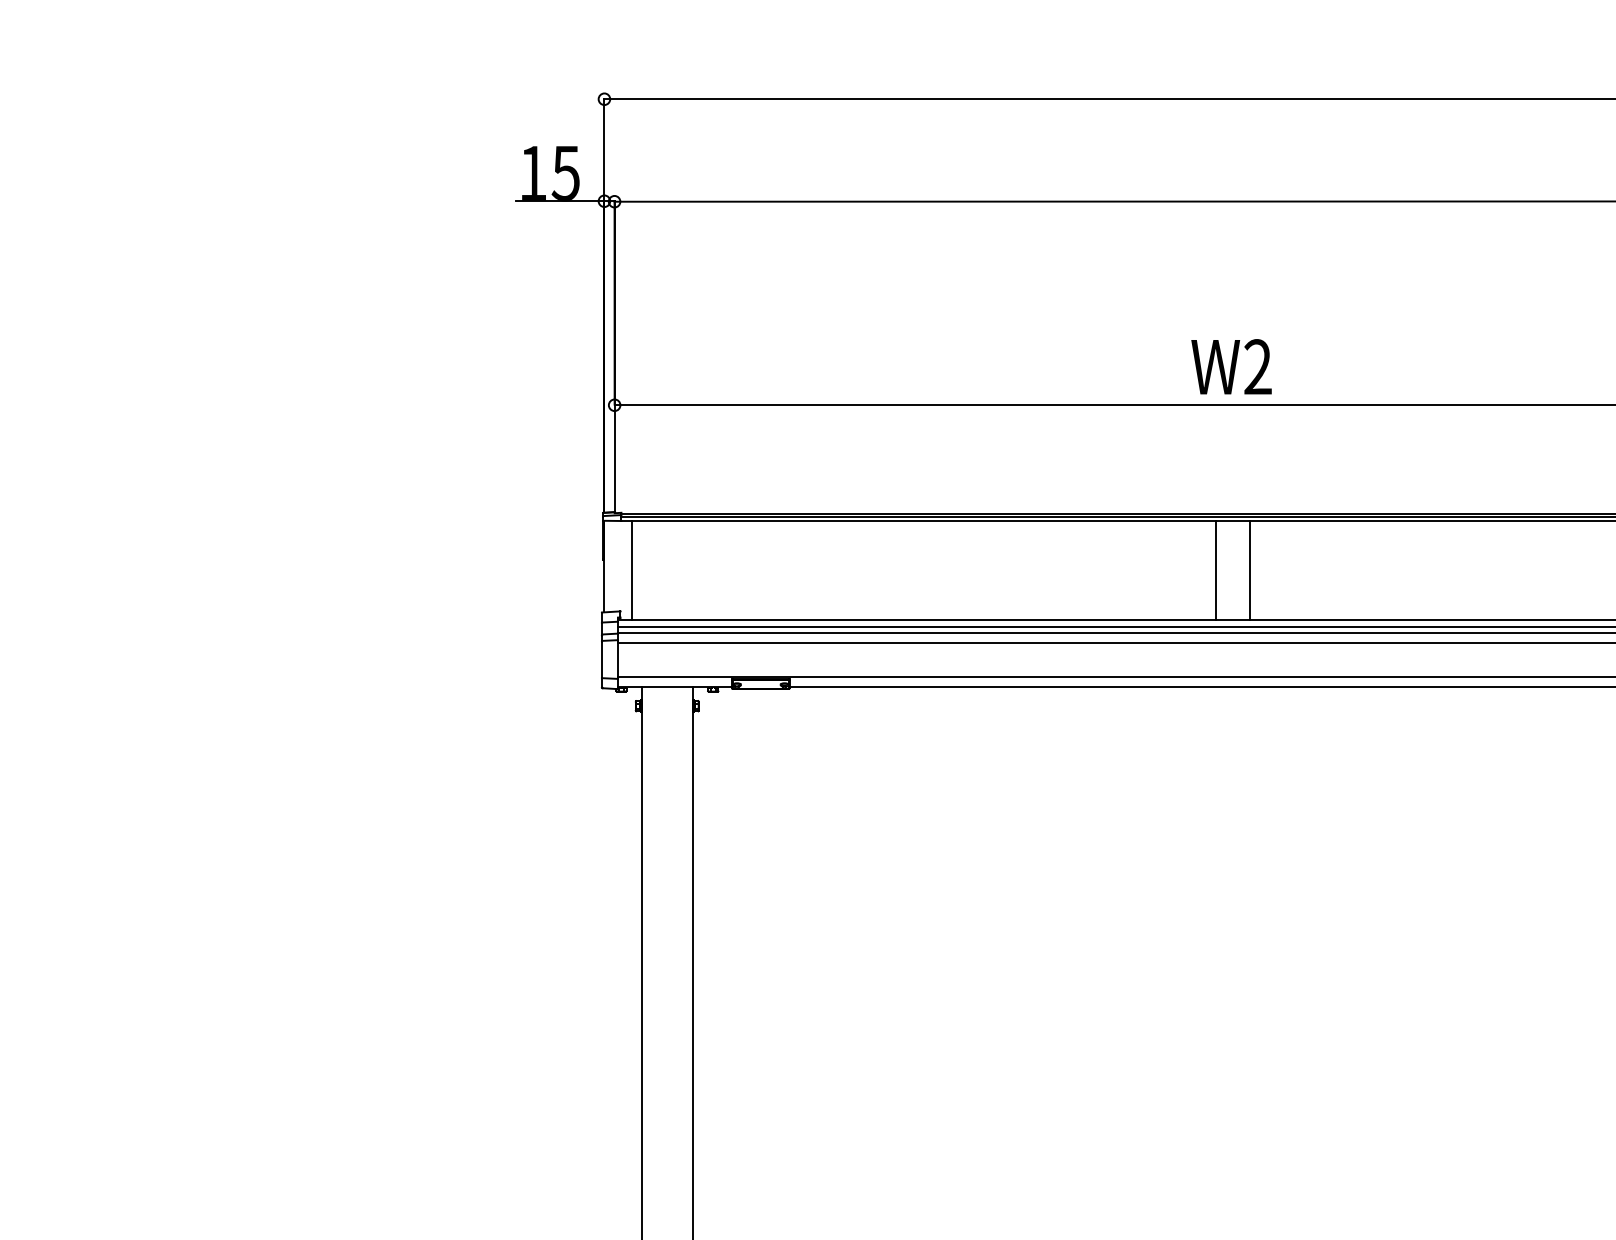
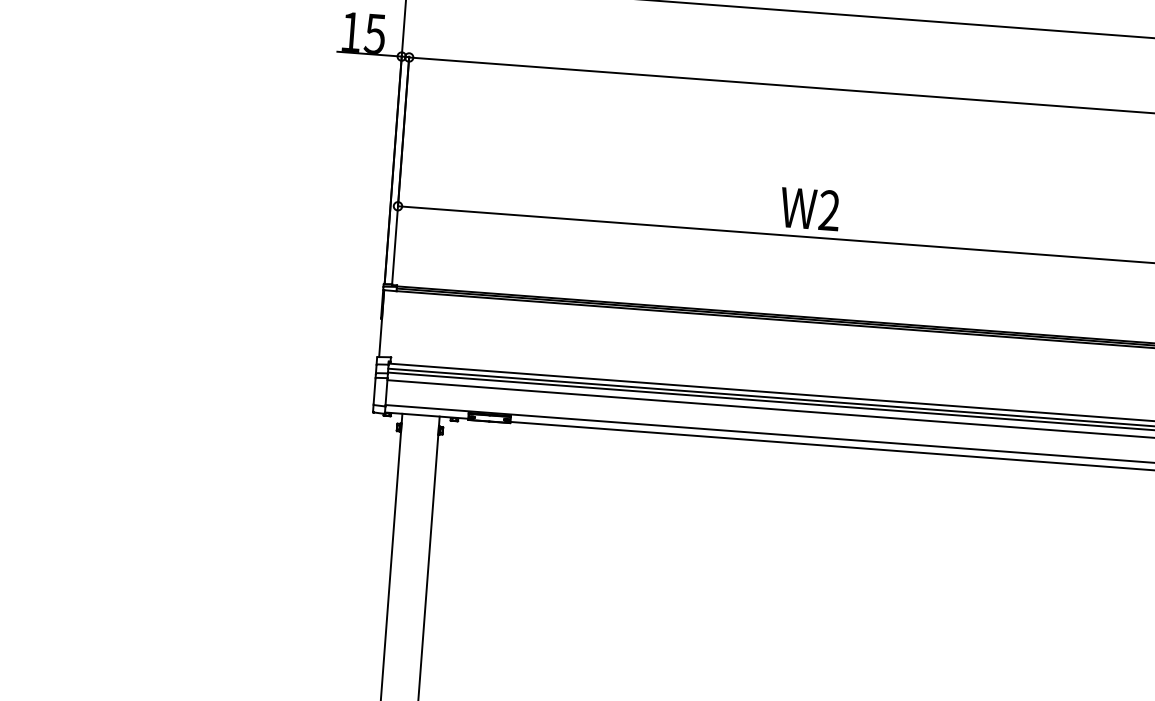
text: (1231, 366) -> (810, 208), moved
line: (631, 570) -> (401, 327), removed
line: (1216, 570) -> (828, 360), removed
line: (1250, 570) -> (853, 361), removed

